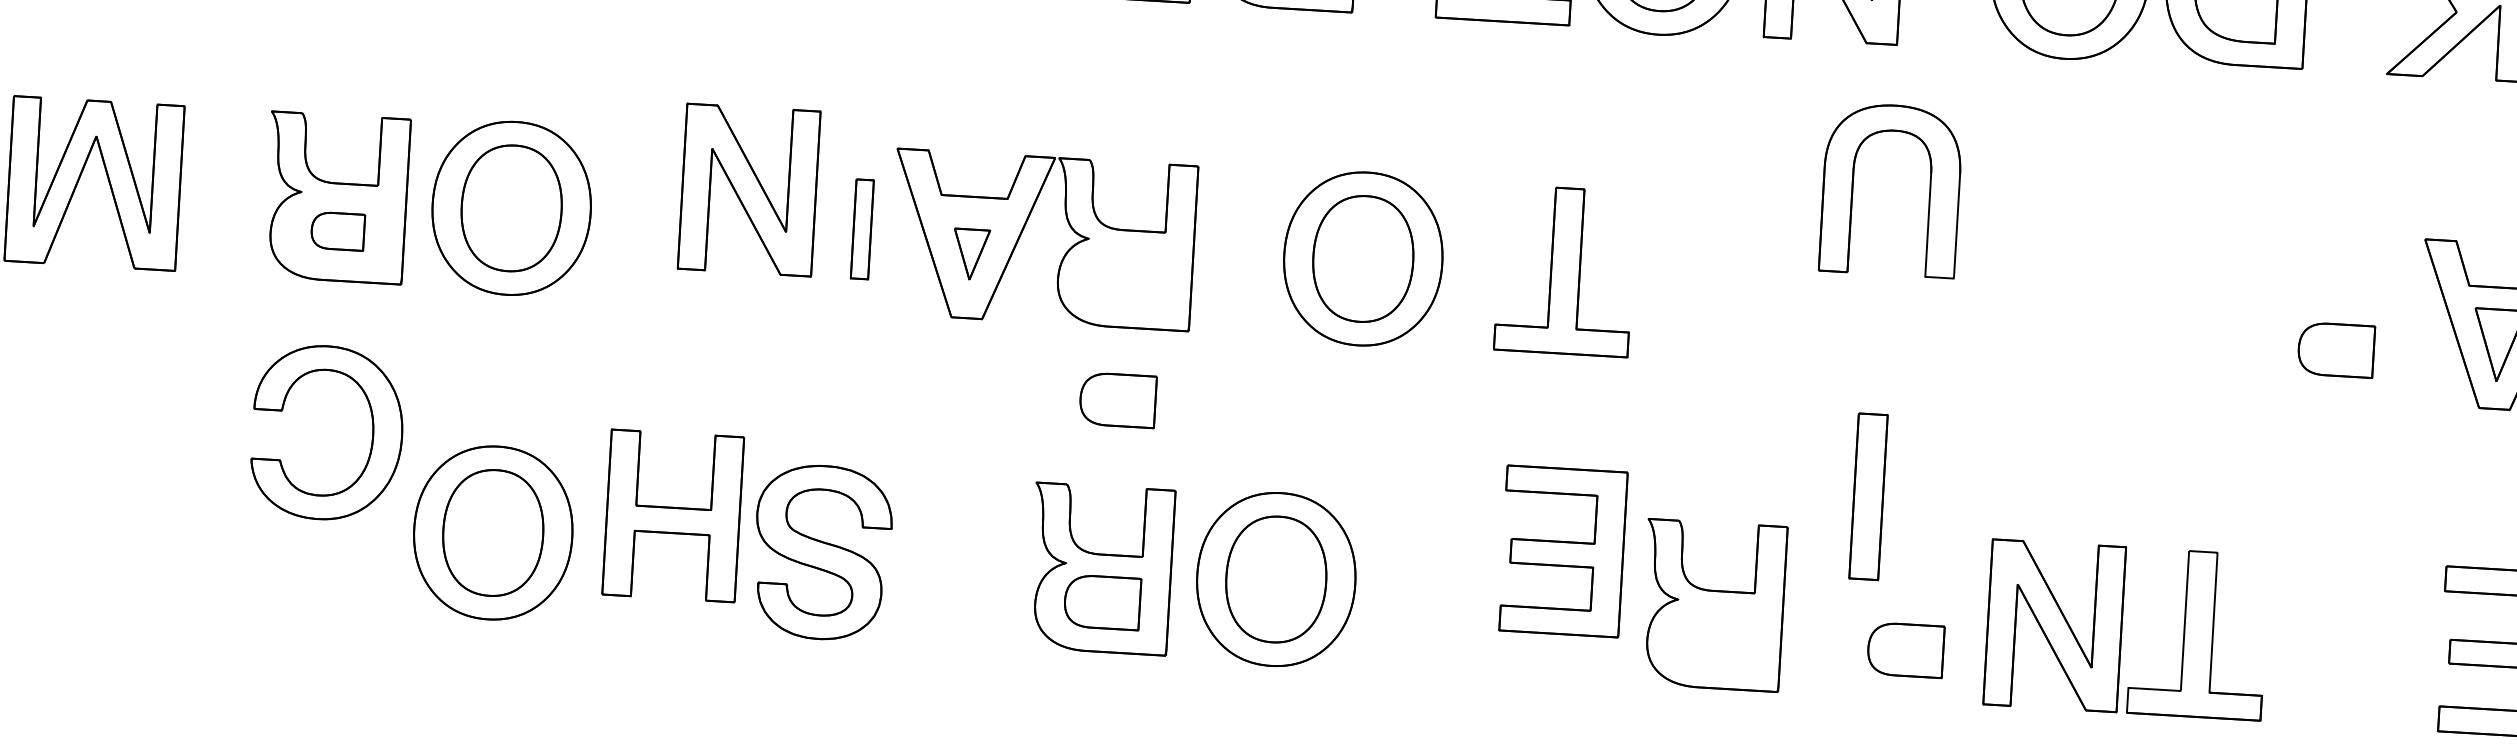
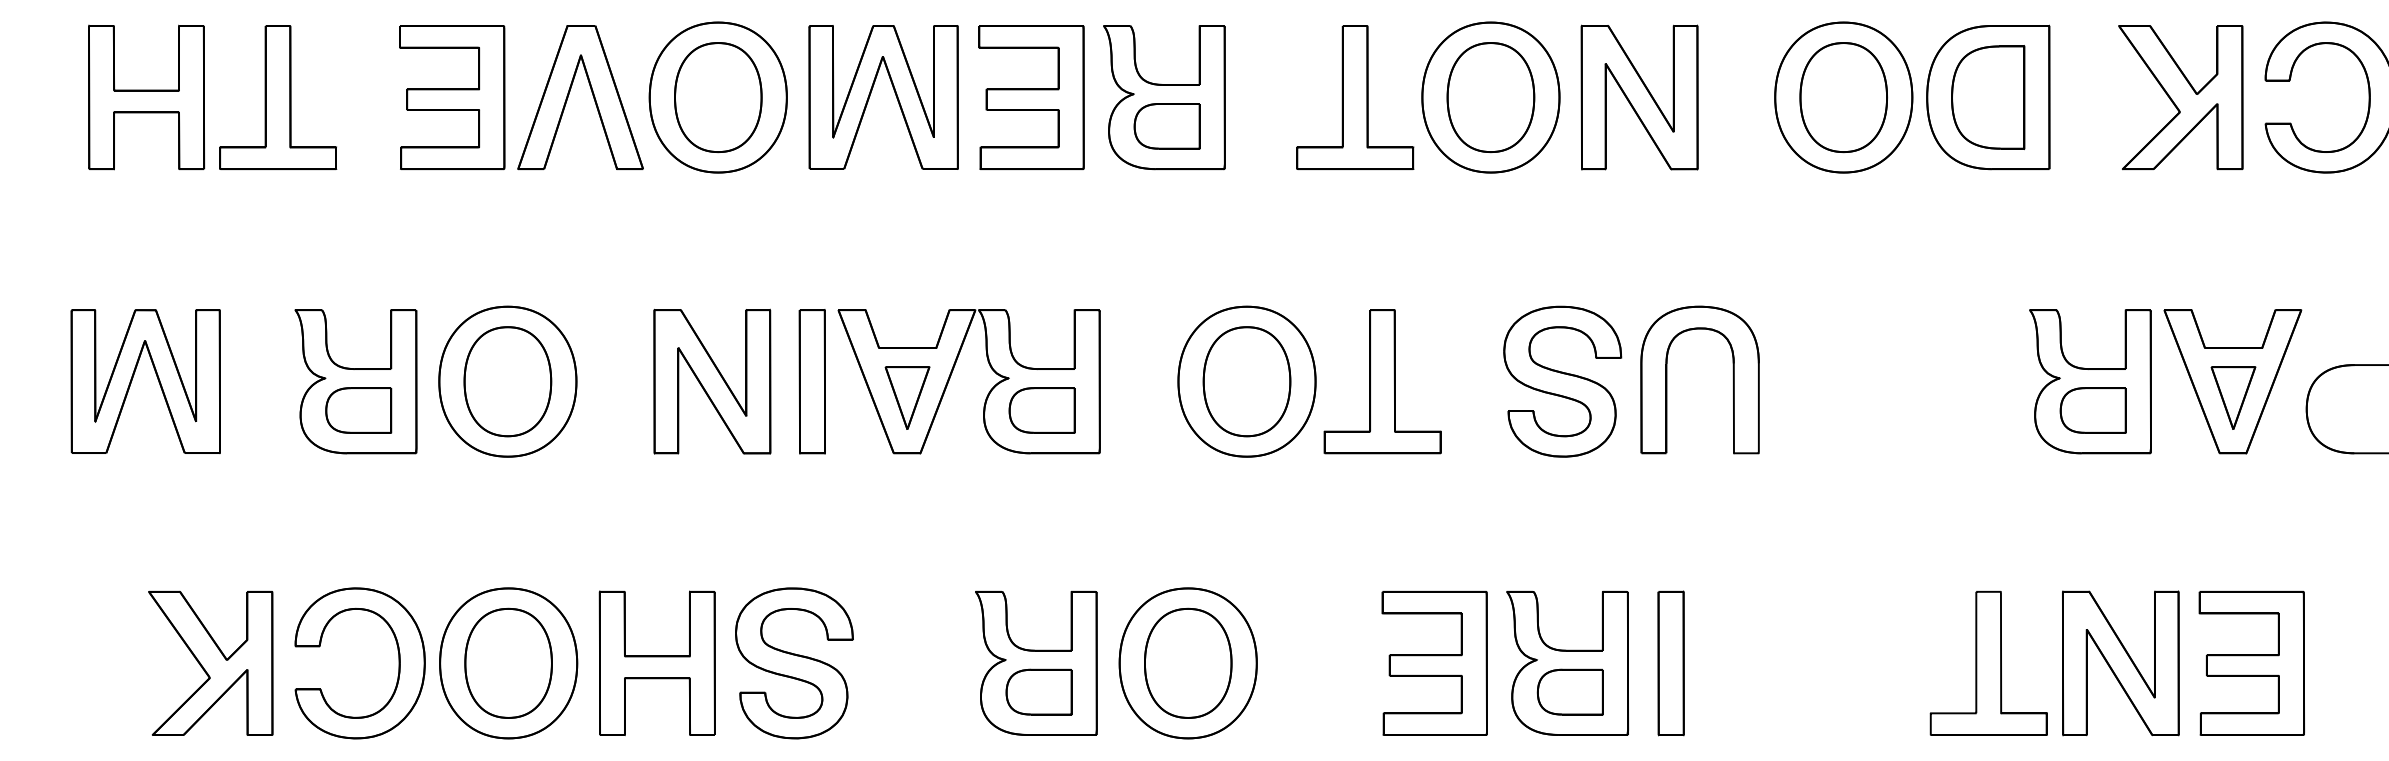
part: (1853, 187) -> (1667, 379), moved
part: (749, 189) -> (712, 381), moved
part: (861, 228) -> (811, 381), size x1.67
part: (337, 231) -> (358, 410), size x1.43
part: (971, 253) -> (907, 397), size x1.43
part: (1565, 270) -> (1382, 381), moved
part: (1726, 280) -> (1562, 381), added
part: (2335, 316) -> (2090, 381), added
part: (1117, 400) -> (1041, 410), moved
part: (371, 435) -> (398, 663), moved
part: (1867, 496) -> (1670, 663), moved
part: (149, 511) -> (210, 662), added
part: (672, 514) -> (656, 662), moved
part: (1562, 550) -> (1434, 662), moved
part: (2054, 625) -> (2120, 663), moved
part: (1904, 649) -> (1569, 691), moved

